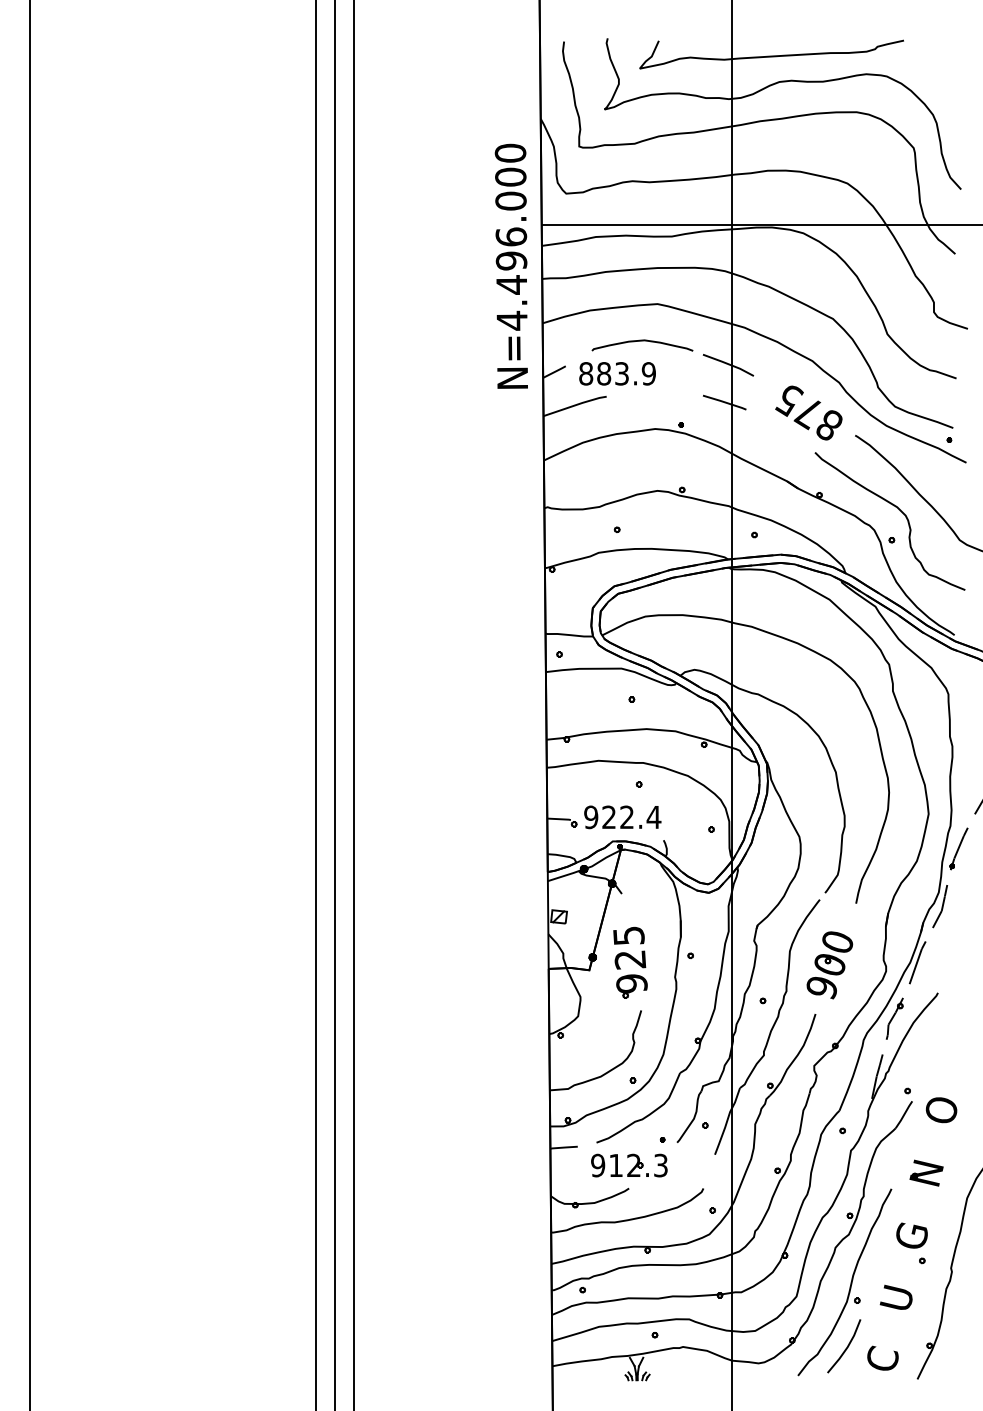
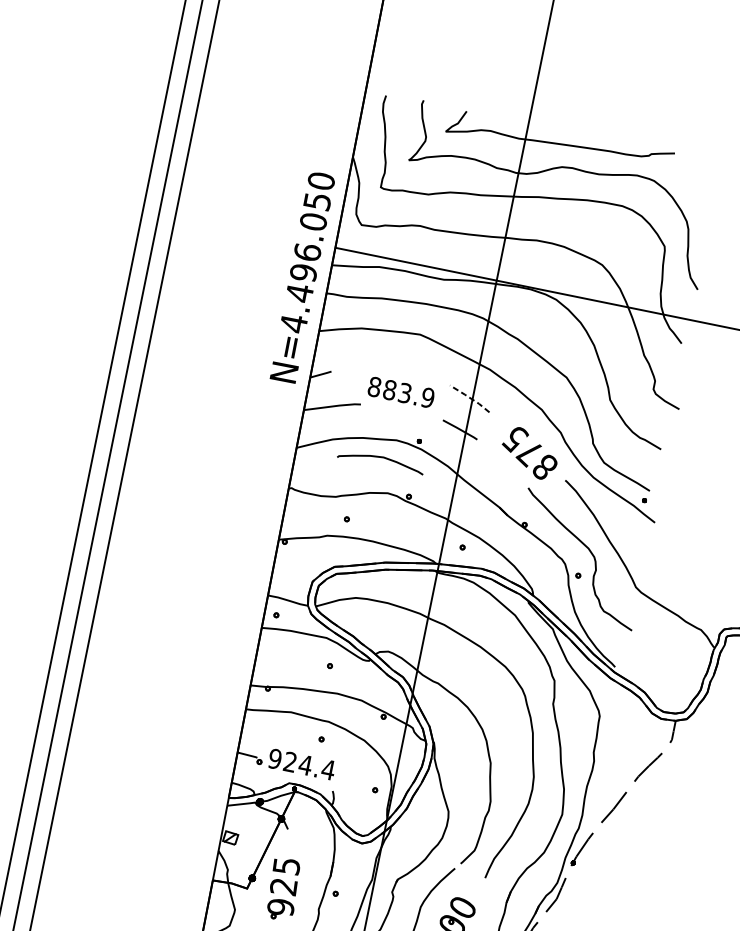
text: (510, 176) -> (317, 200), N=4.496.000 -> N=4.496.050
curve: (642, 341) -> (381, 458), moved
line: (728, 364) -> (469, 398), solid -> dashed
text: (617, 373) -> (401, 392), moved
text: (626, 816) -> (305, 764), 922.4 -> 924.4

